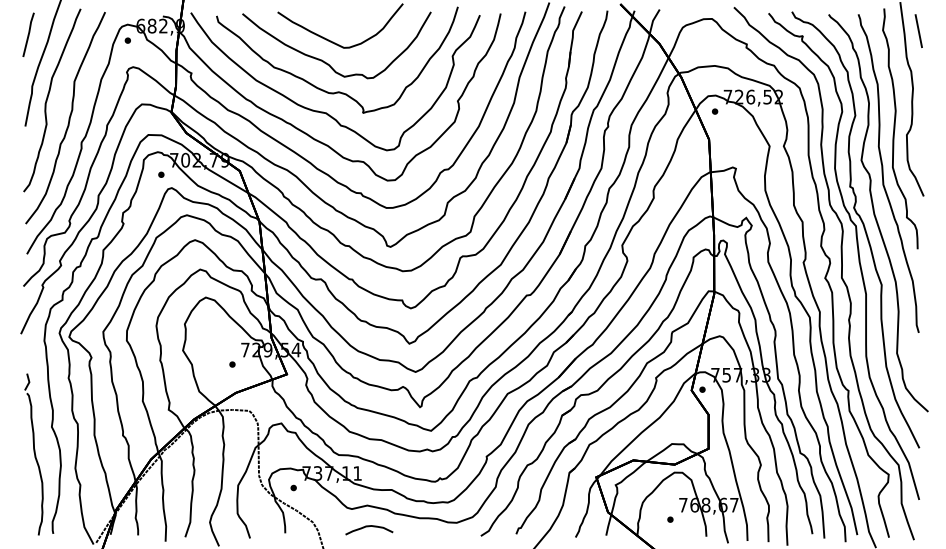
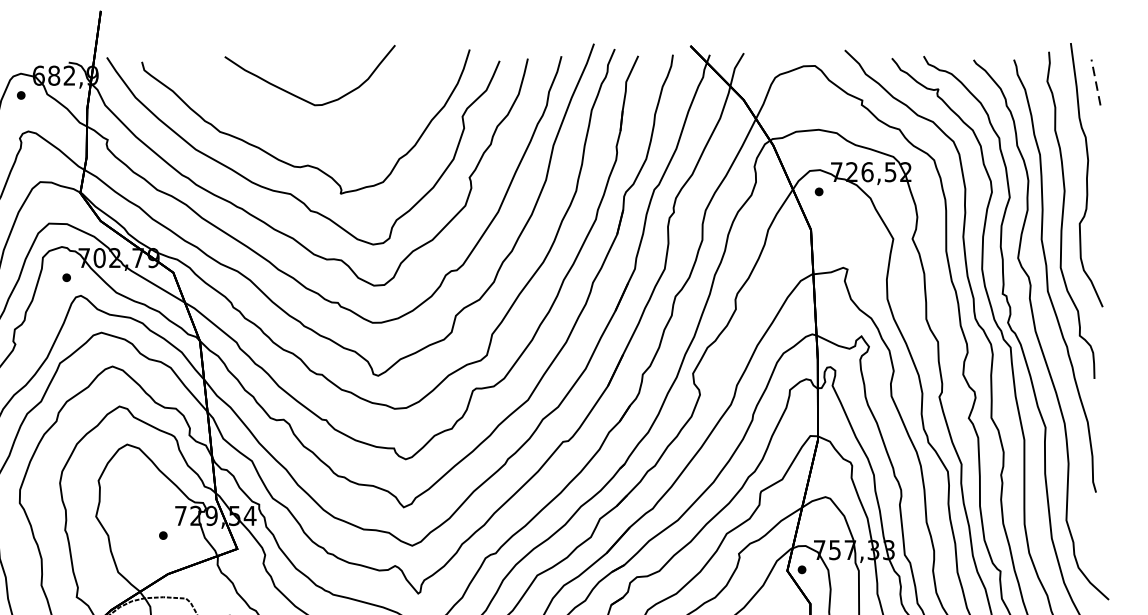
line: (918, 30) -> (1095, 81), solid -> dashed
curve: (325, 61) -> (289, 123), removed

